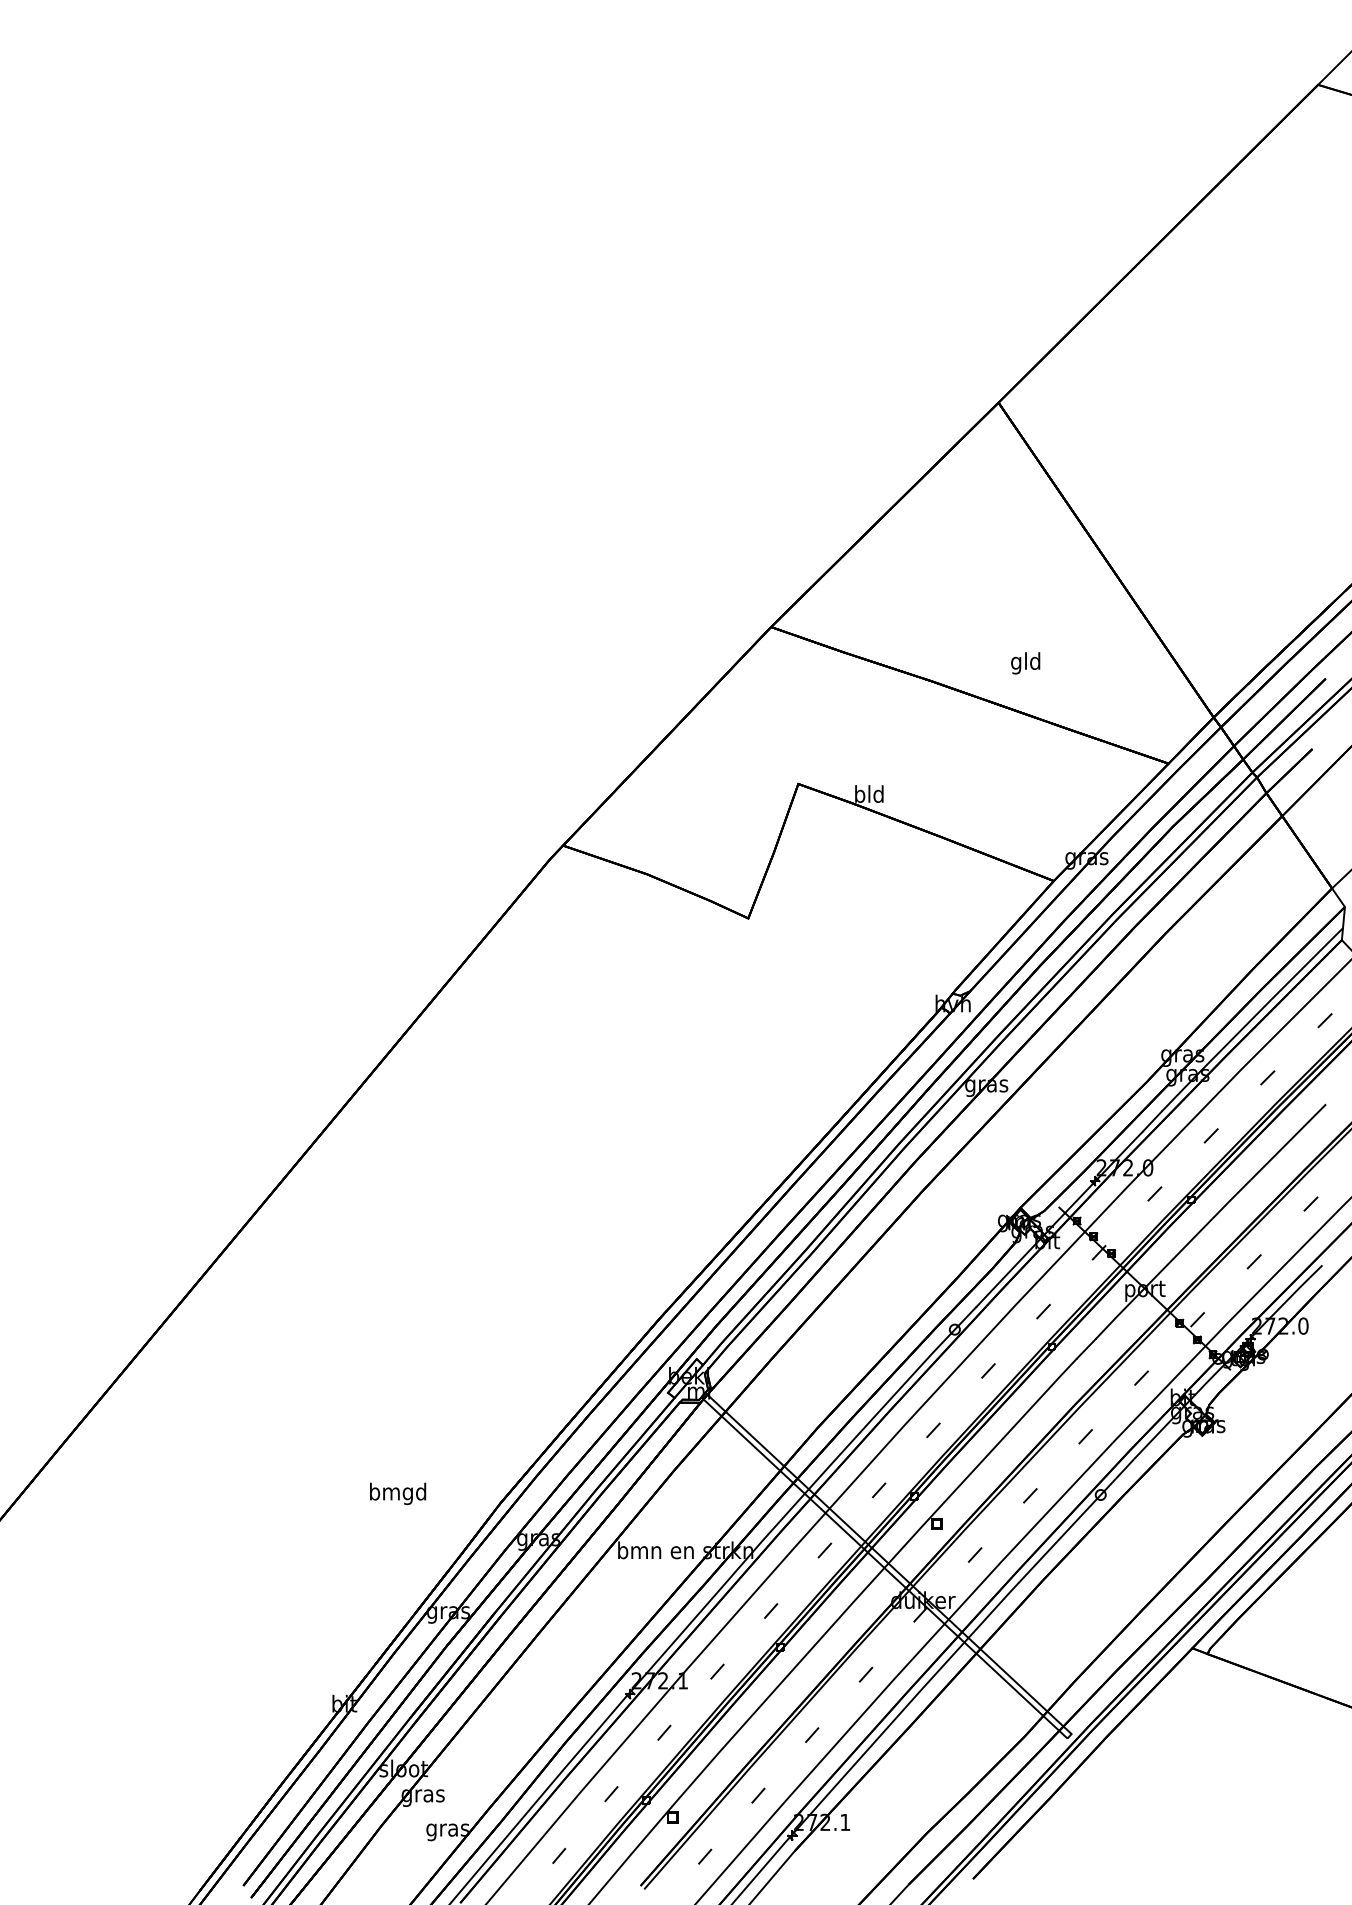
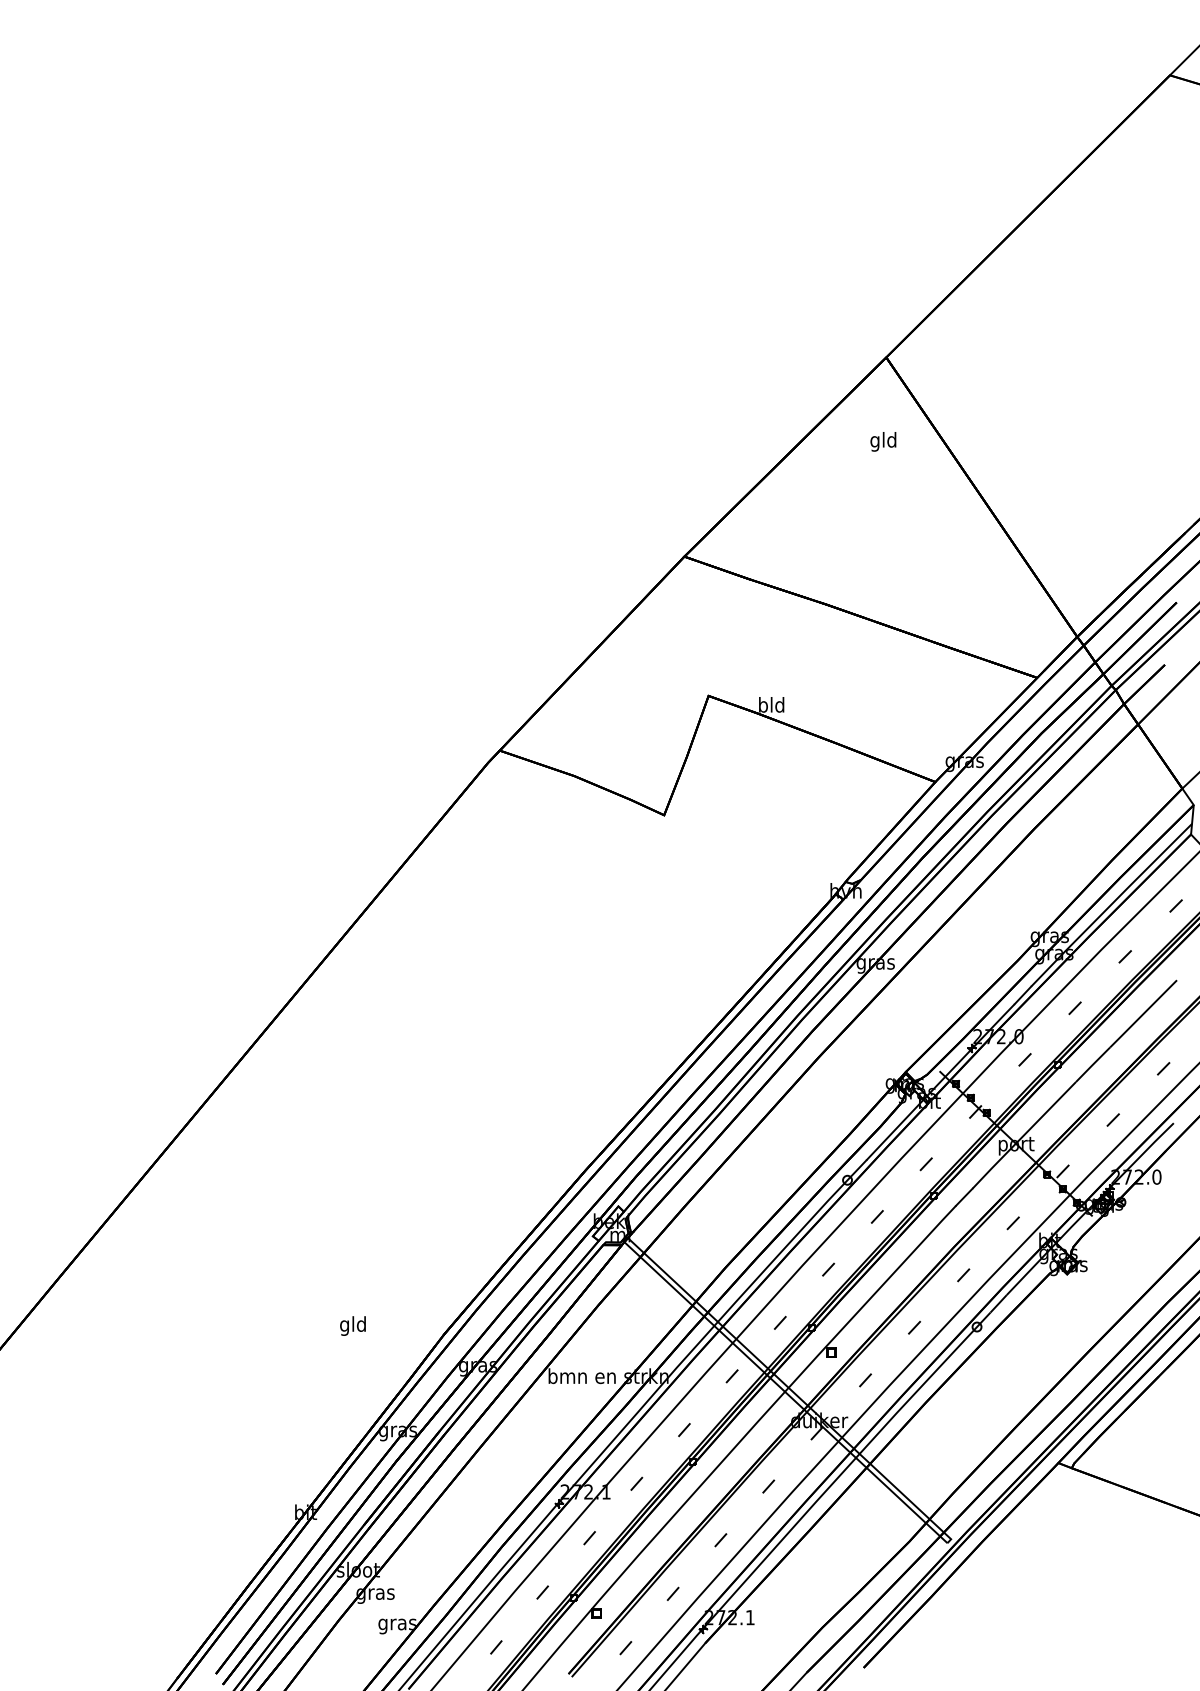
text: (1025, 662) -> (883, 441), moved
text: (398, 1493) -> (353, 1325), bmgd -> gld

